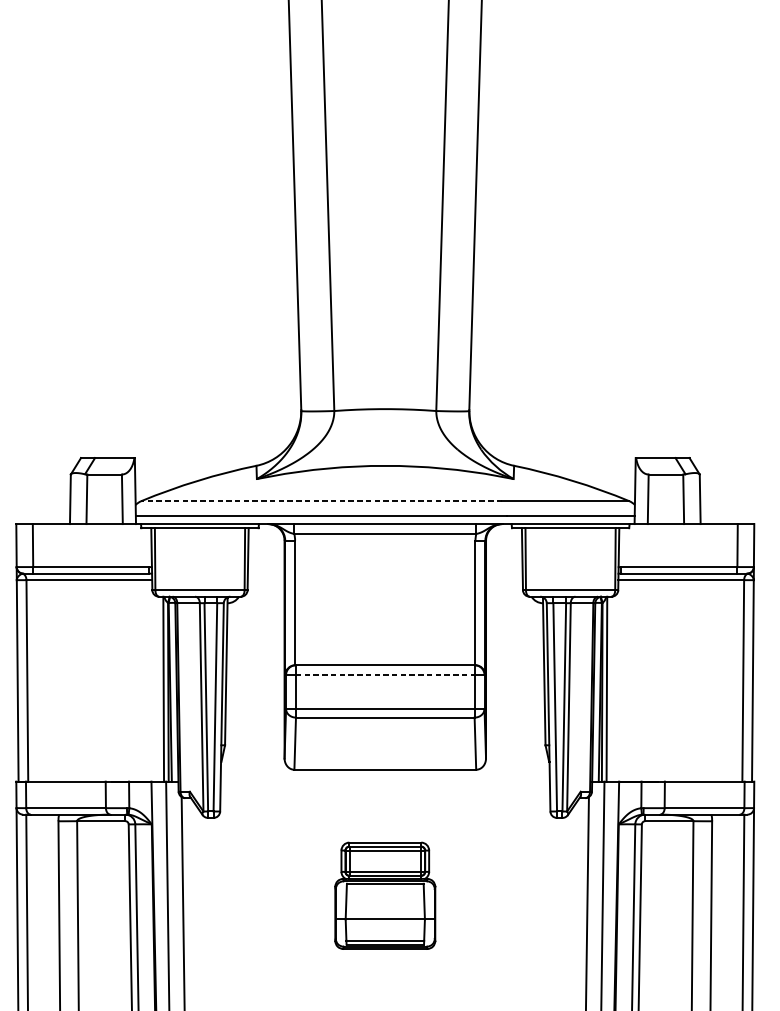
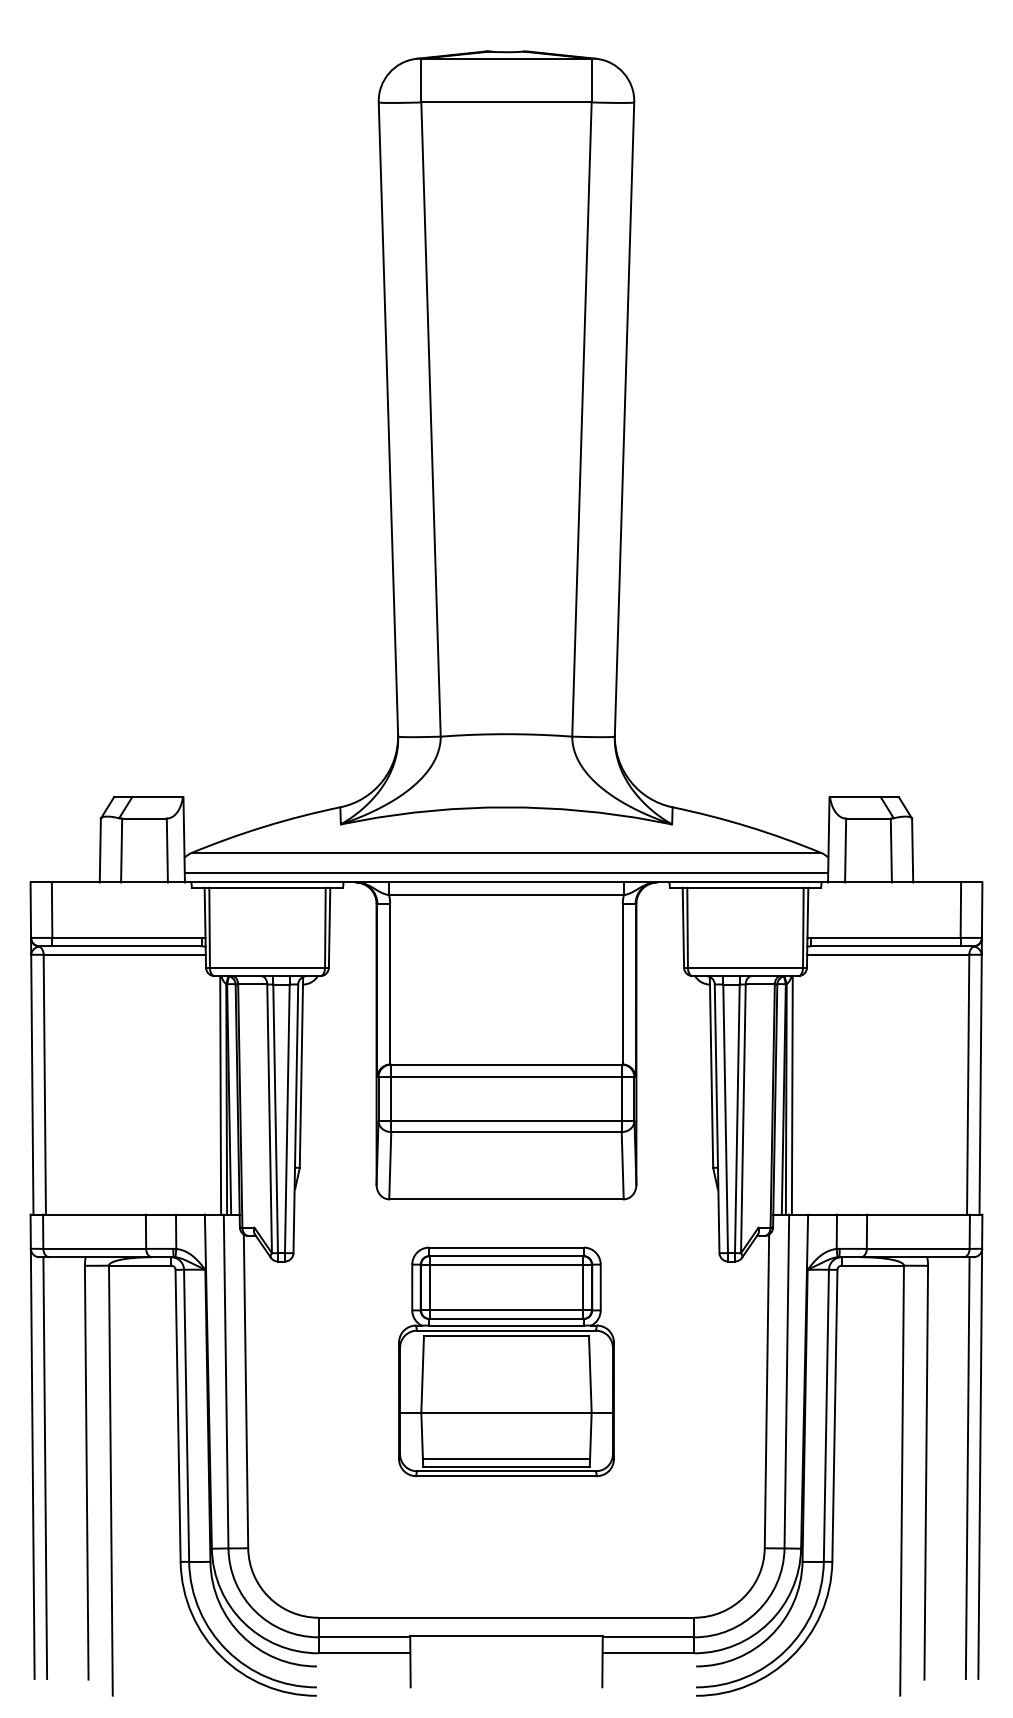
line: (321, 500) -> (424, 852), dashed -> solid
line: (385, 675) -> (506, 1077), dashed -> solid
part: (385, 895) -> (506, 1361), size x1.67

